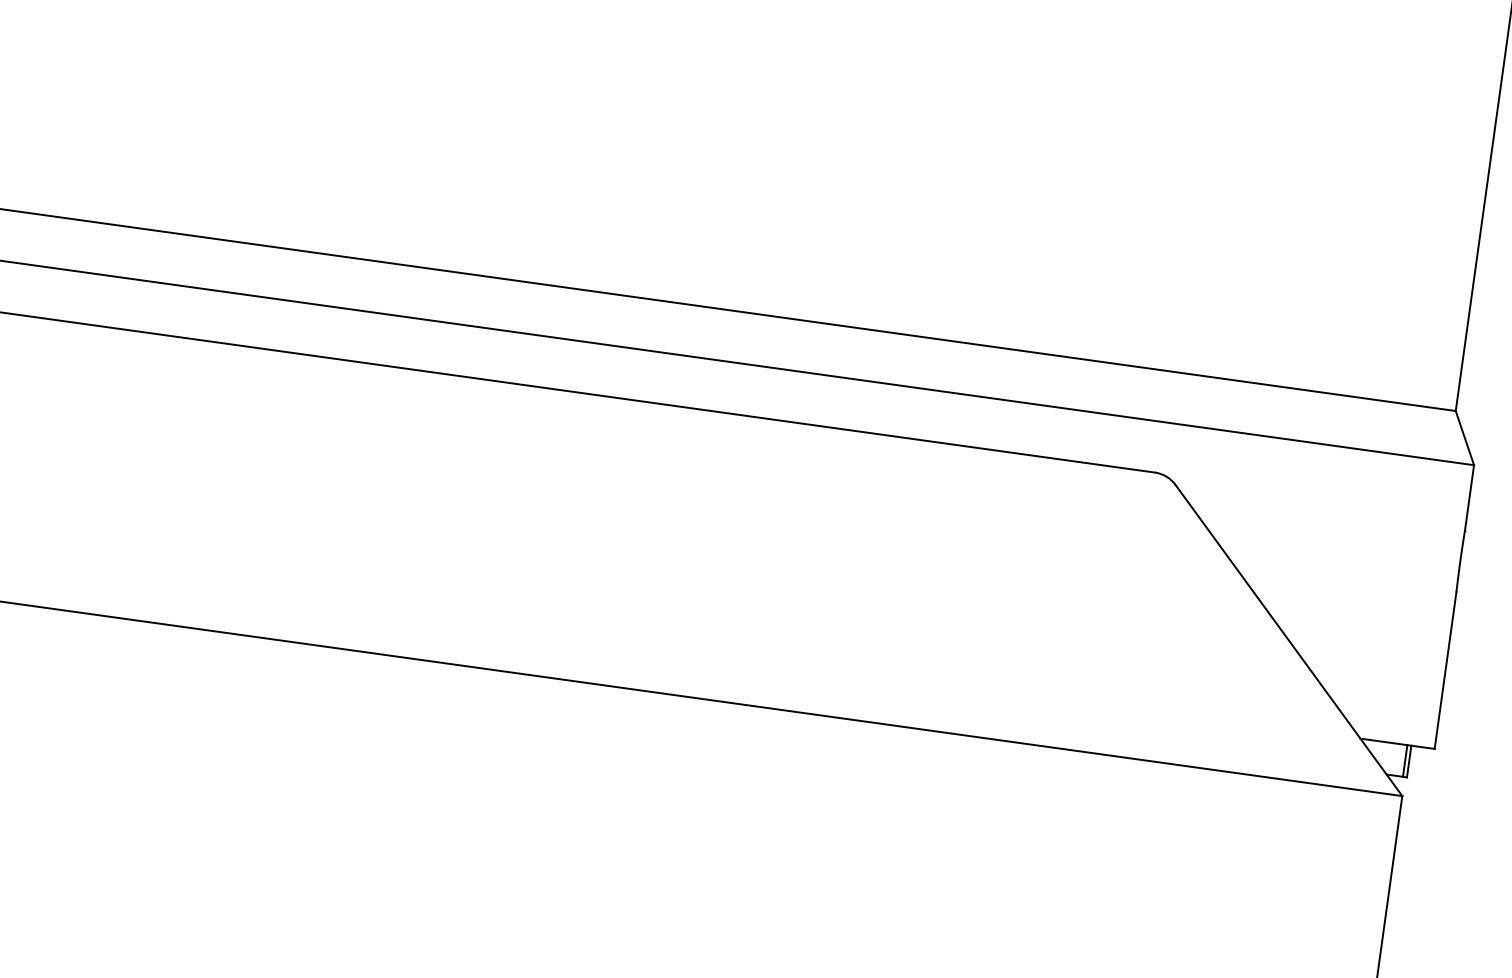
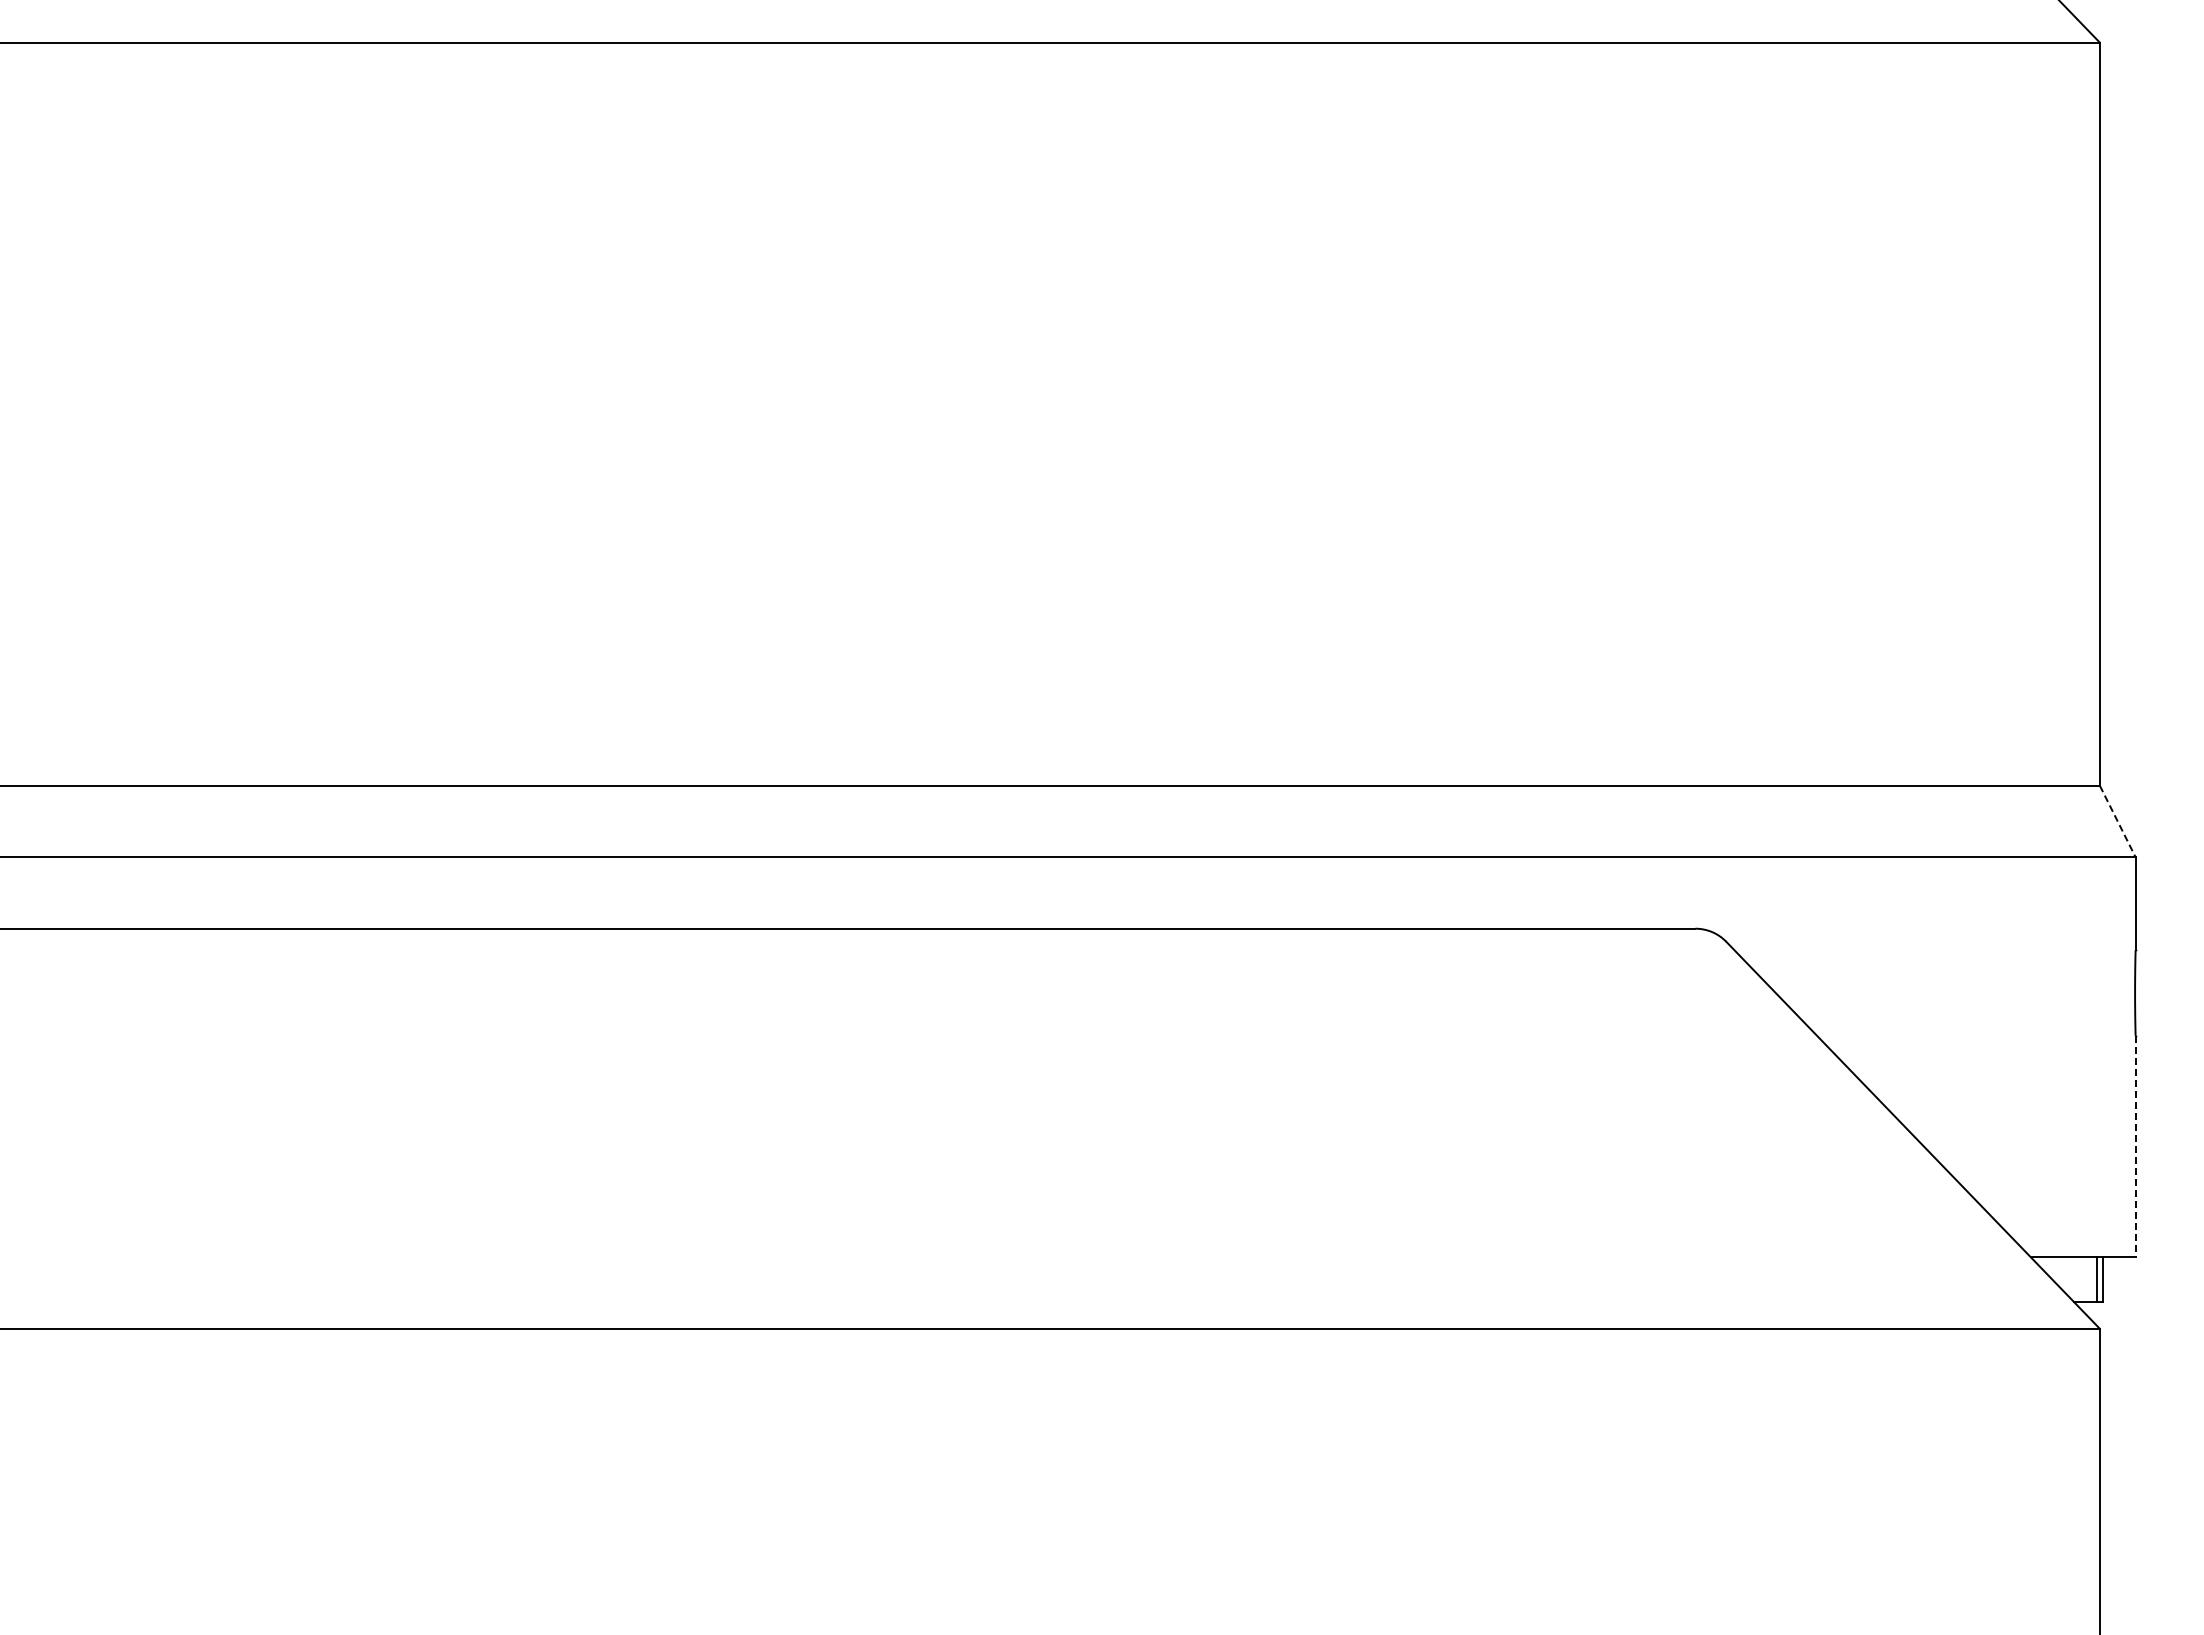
line: (1464, 438) -> (2117, 821), solid -> dashed
line: (1445, 670) -> (2135, 1146), solid -> dashed

